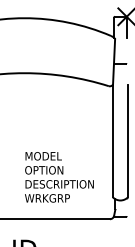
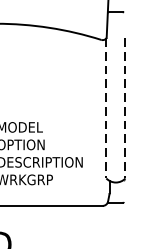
line: (112, 141) -> (106, 108), solid -> dashed
line: (128, 141) -> (125, 108), solid -> dashed

